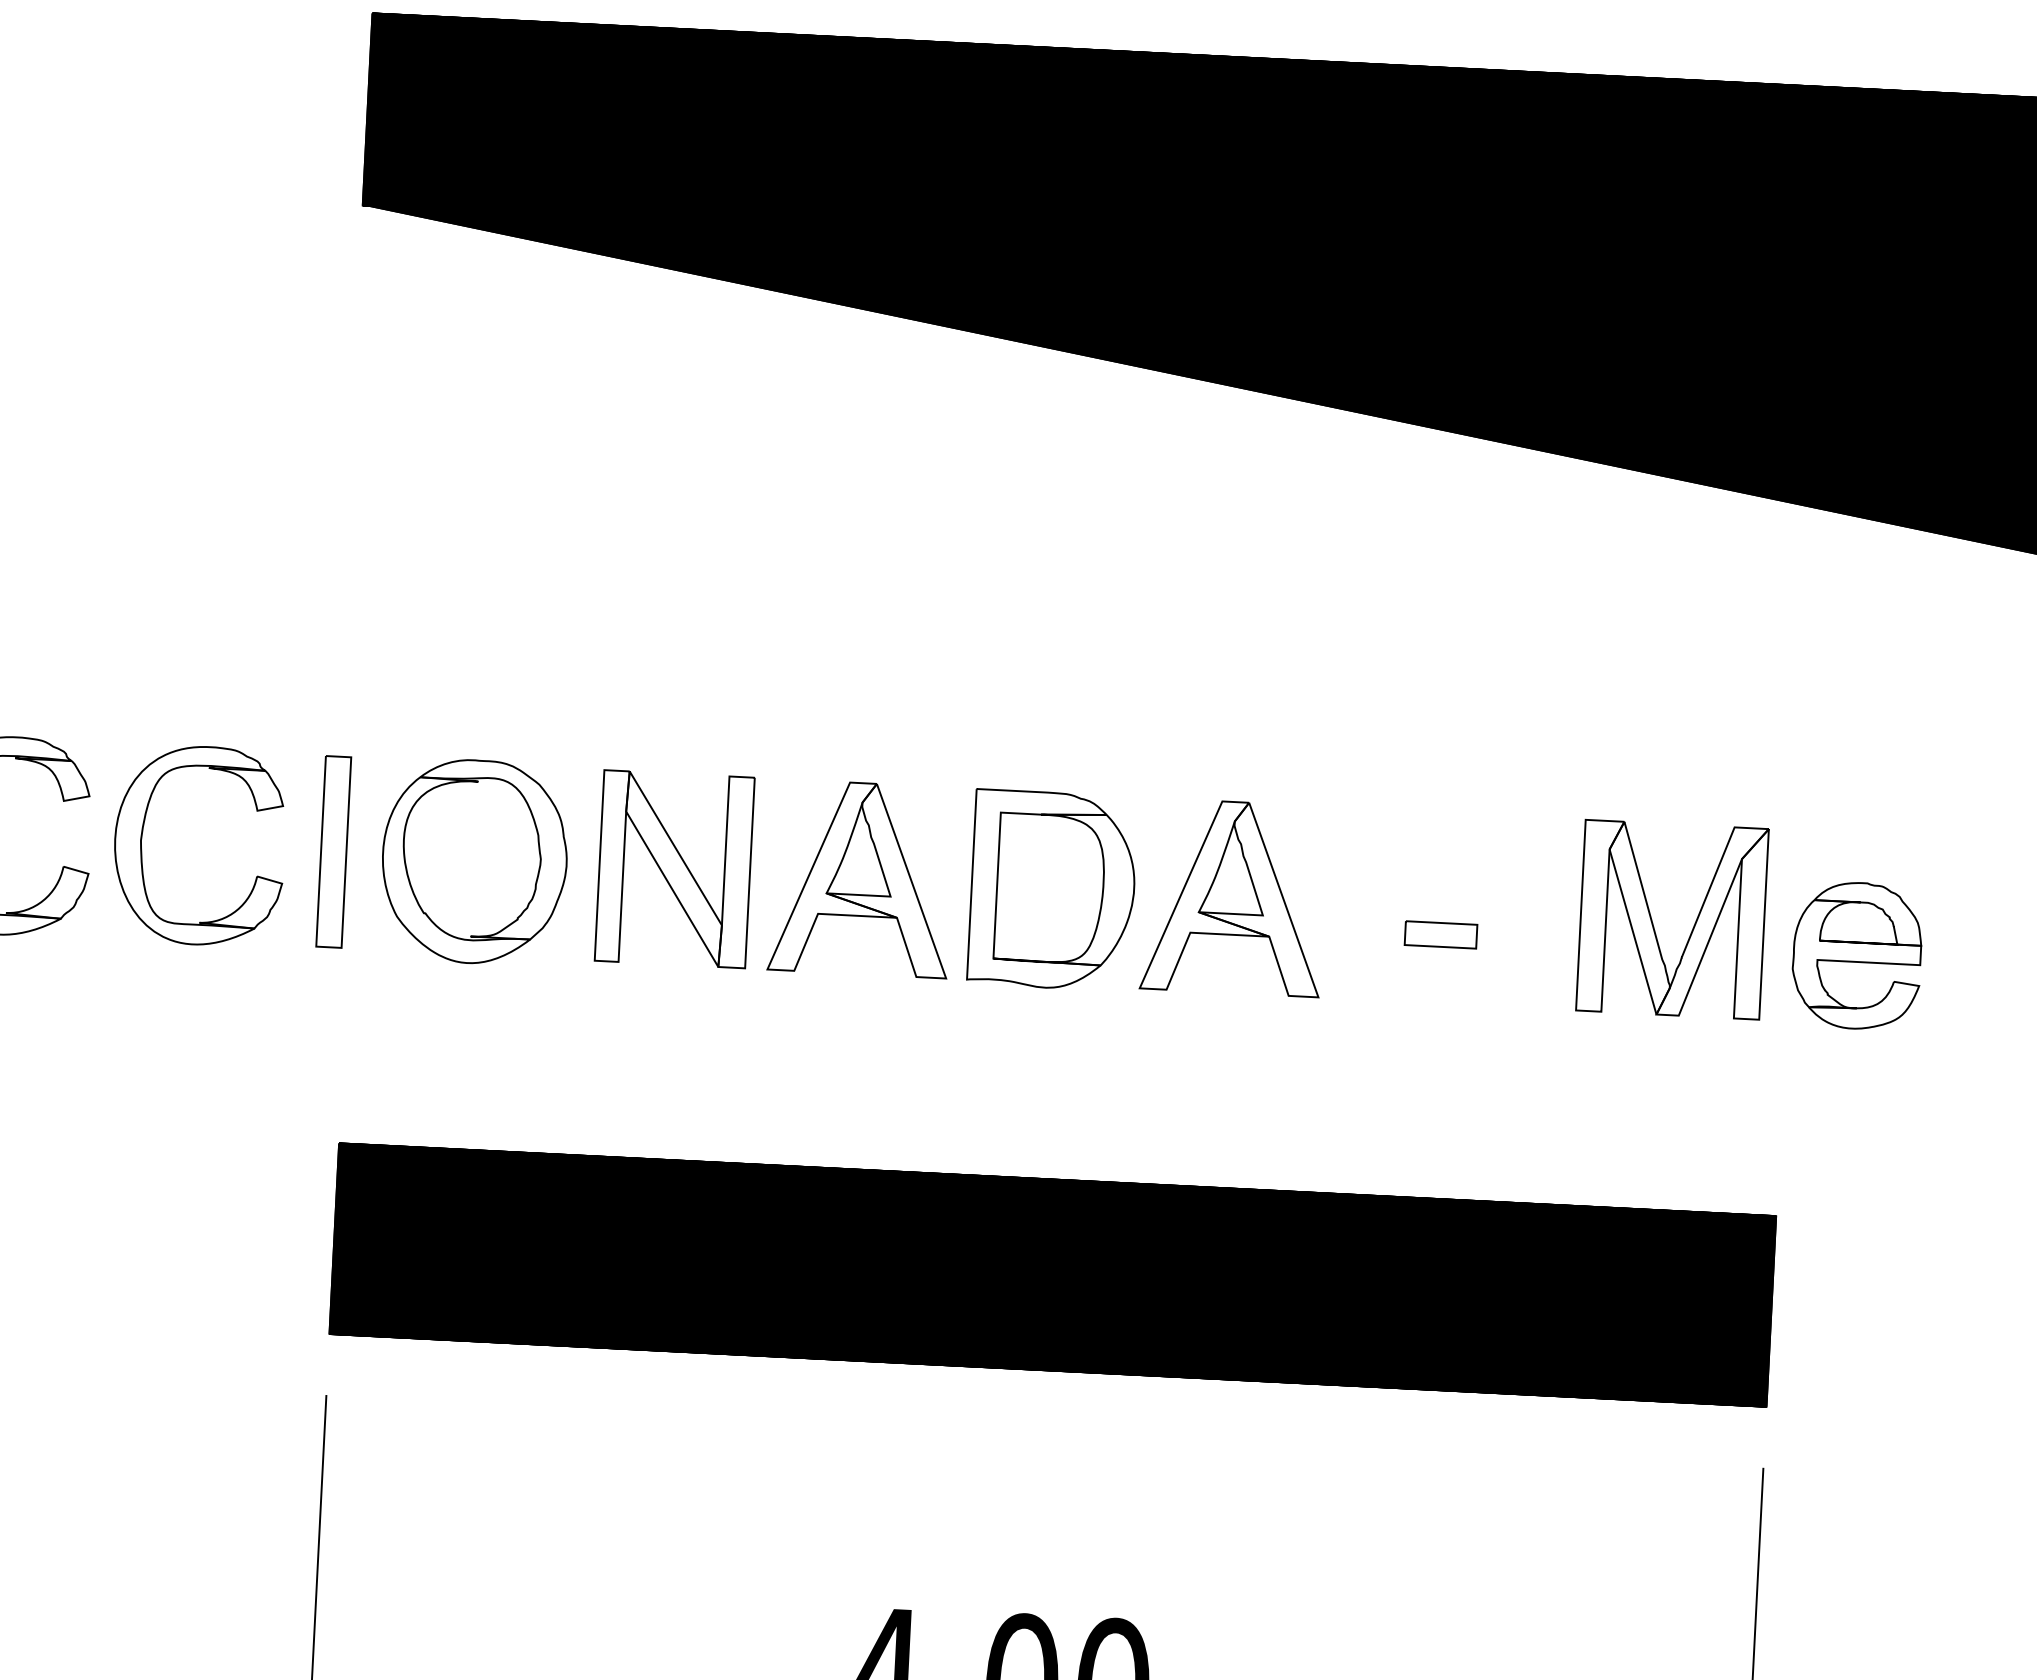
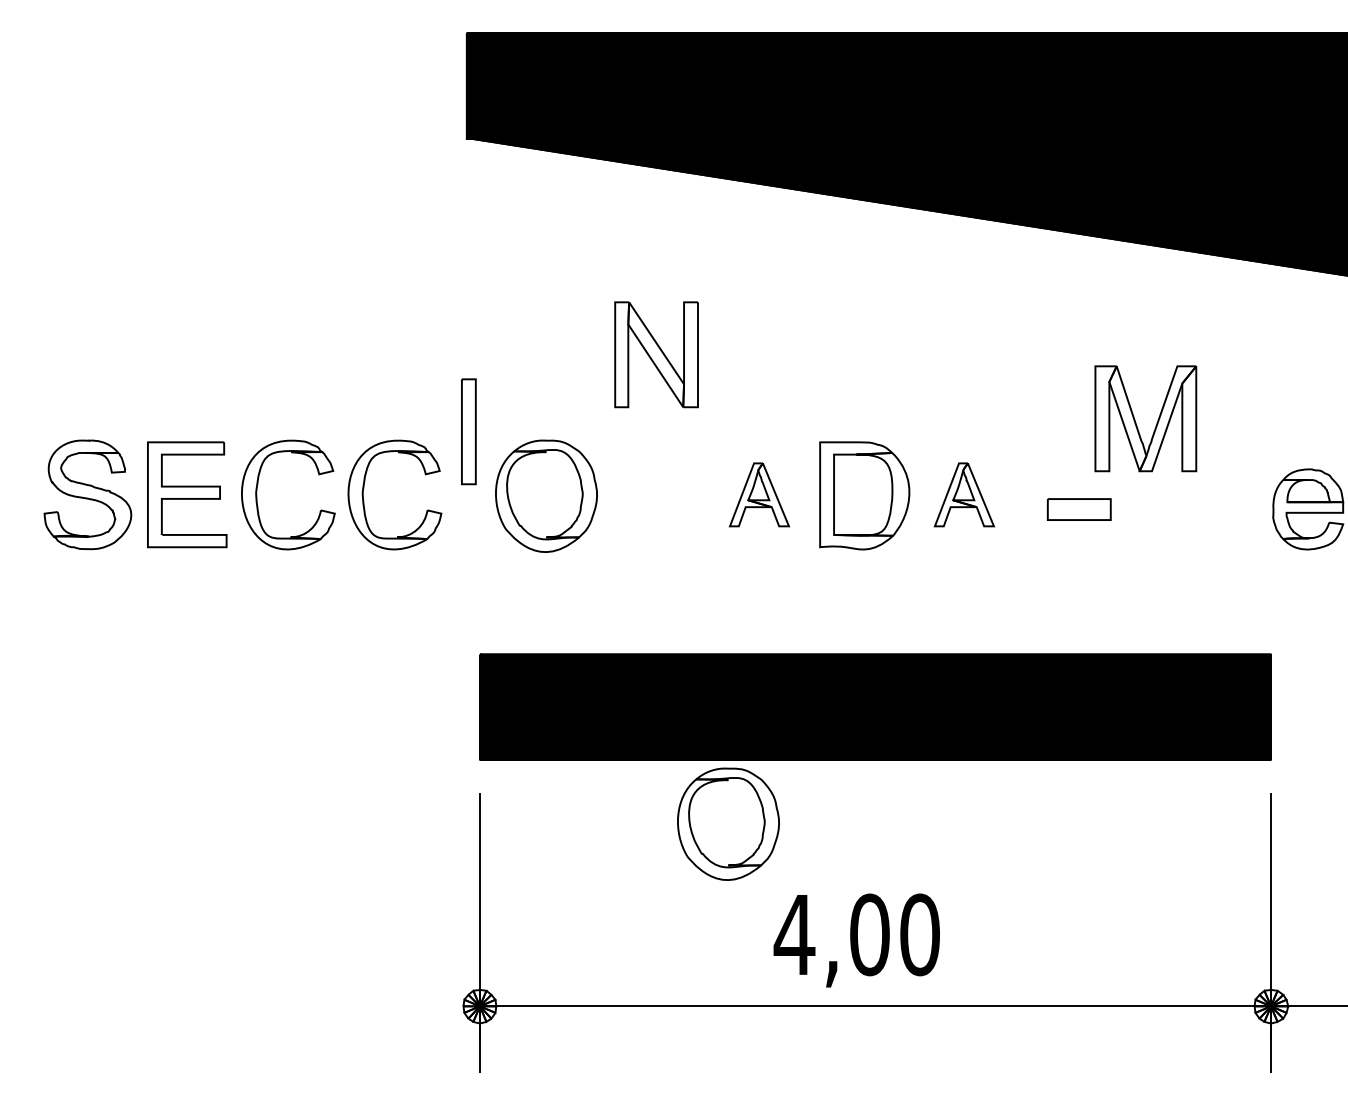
part: (333, 851) -> (468, 431), moved
part: (674, 868) -> (656, 354), moved
part: (861, 878) -> (759, 494), size x0.6
part: (1234, 897) -> (964, 494), size x0.6
part: (1655, 925) -> (1136, 422), moved
part: (1439, 934) -> (1078, 509), size x1.6
part: (775, 1472) -> (728, 823), added

